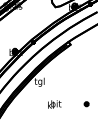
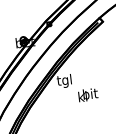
text: (54, 104) -> (87, 95), moved

